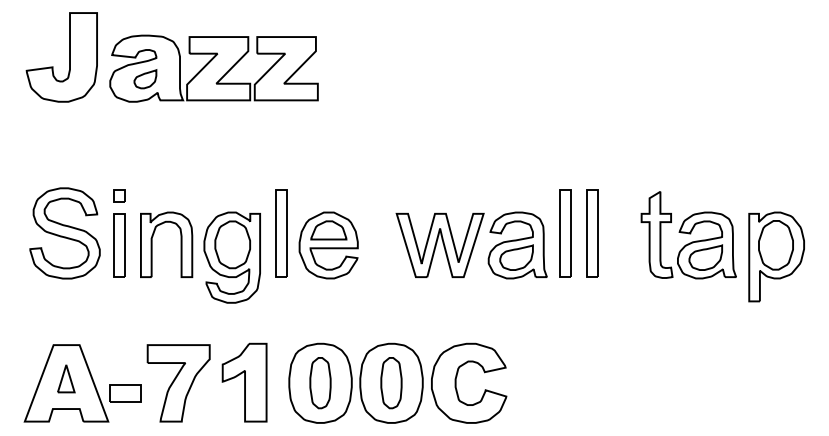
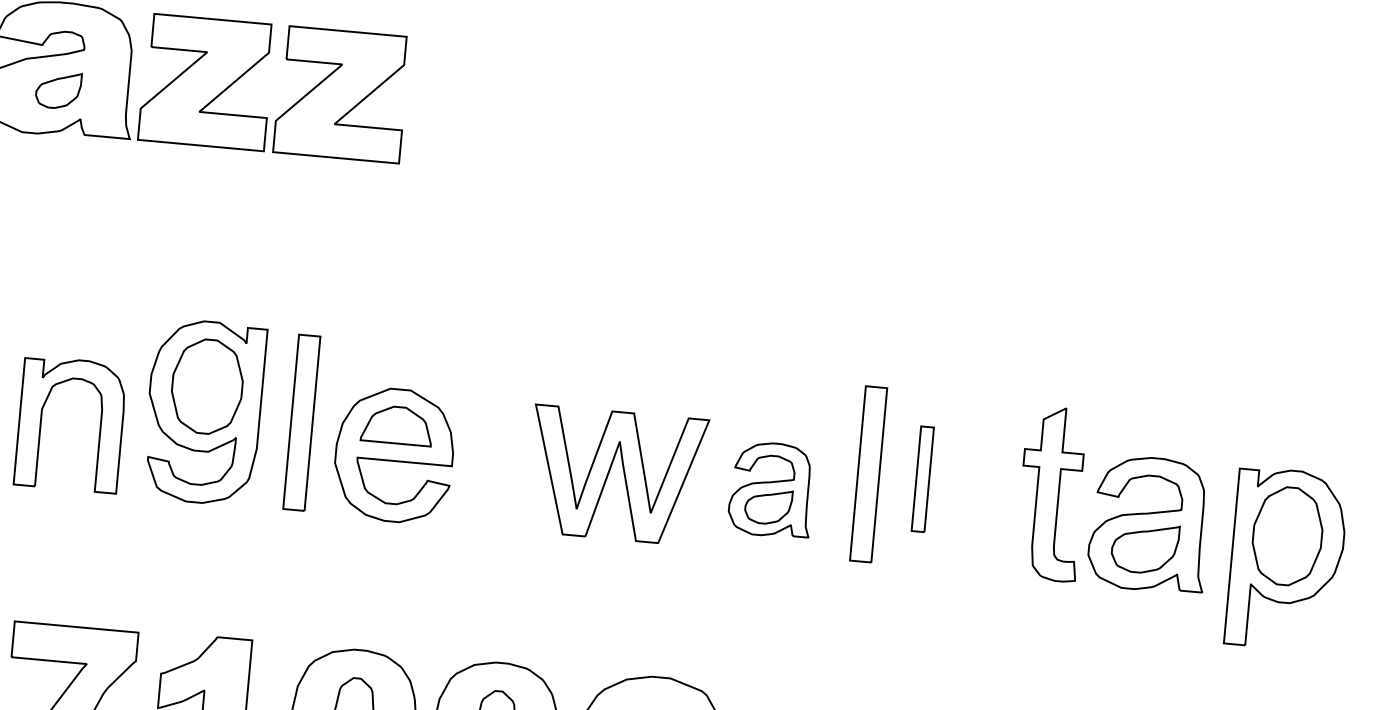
part: (592, 233) -> (923, 479), size x0.6
part: (517, 245) -> (771, 489), size x0.7
part: (231, 257) -> (202, 411), moved

